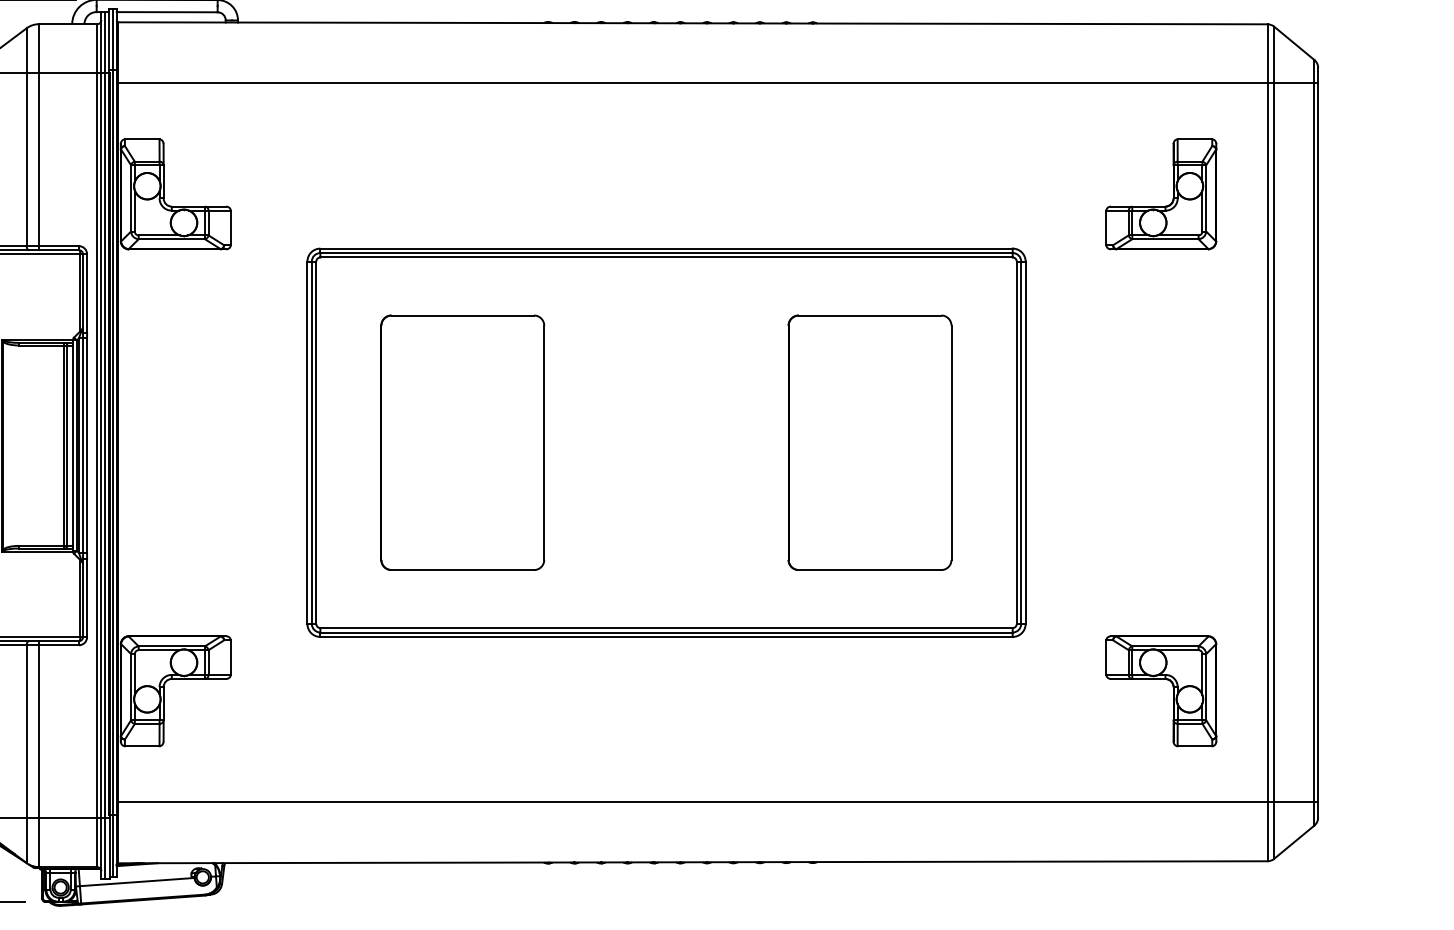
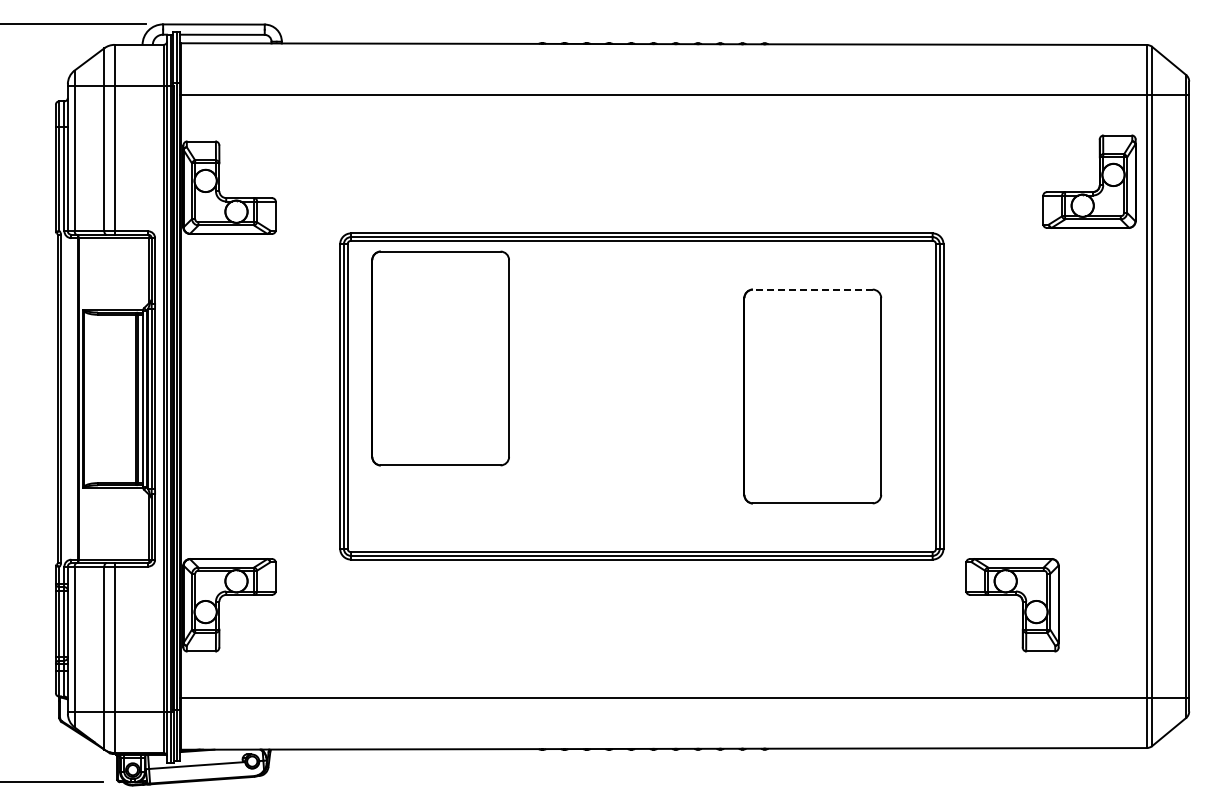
part: (1172, 198) -> (1098, 185), moved
line: (869, 315) -> (812, 289), solid -> dashed
part: (462, 442) -> (440, 358), moved
part: (1172, 686) -> (1021, 601), moved

